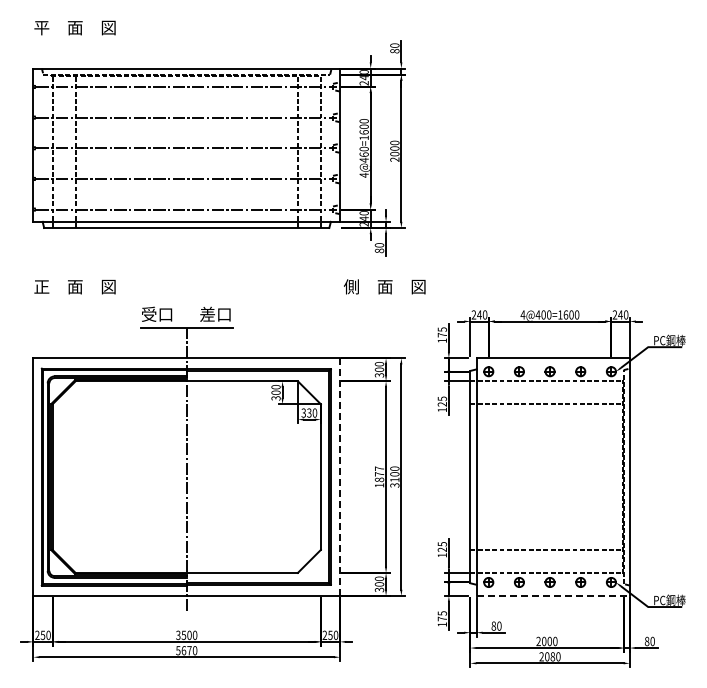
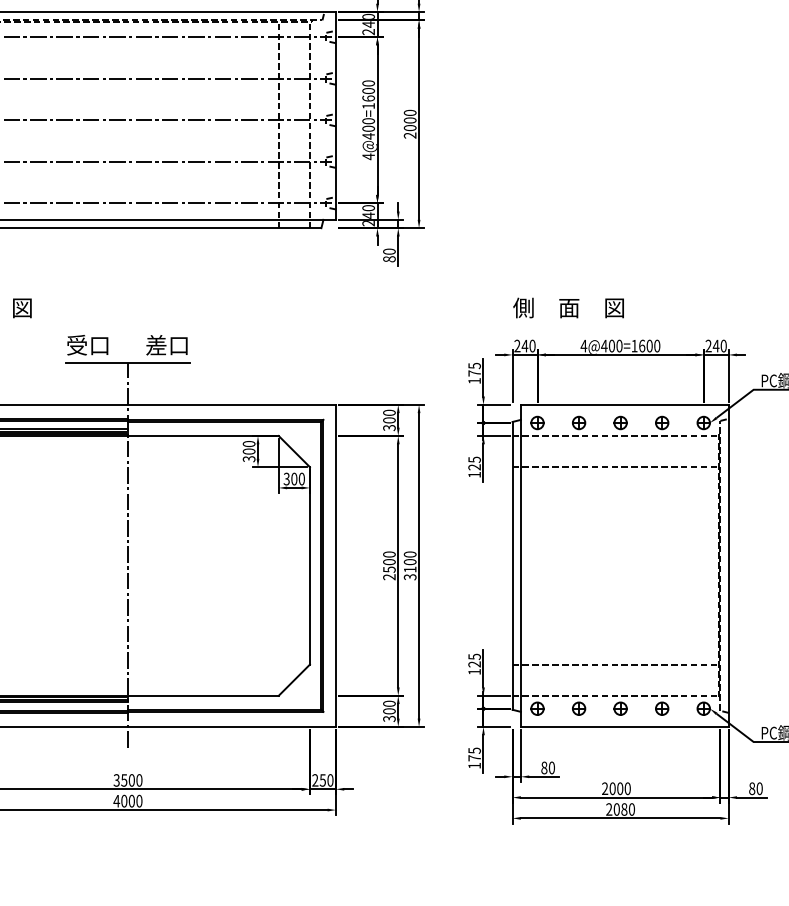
text: (363, 154) -> (367, 128), 4@460=1600 -> 4@400=1600
text: (384, 286) -> (568, 307), moved
text: (309, 412) -> (294, 478), 330 -> 300
text: (379, 476) -> (389, 565), 1877 -> 2500
line: (340, 477) -> (336, 566), dashed -> solid
line: (553, 595) -> (625, 726), dashed -> solid
text: (183, 650) -> (123, 800), 5670 -> 4000

